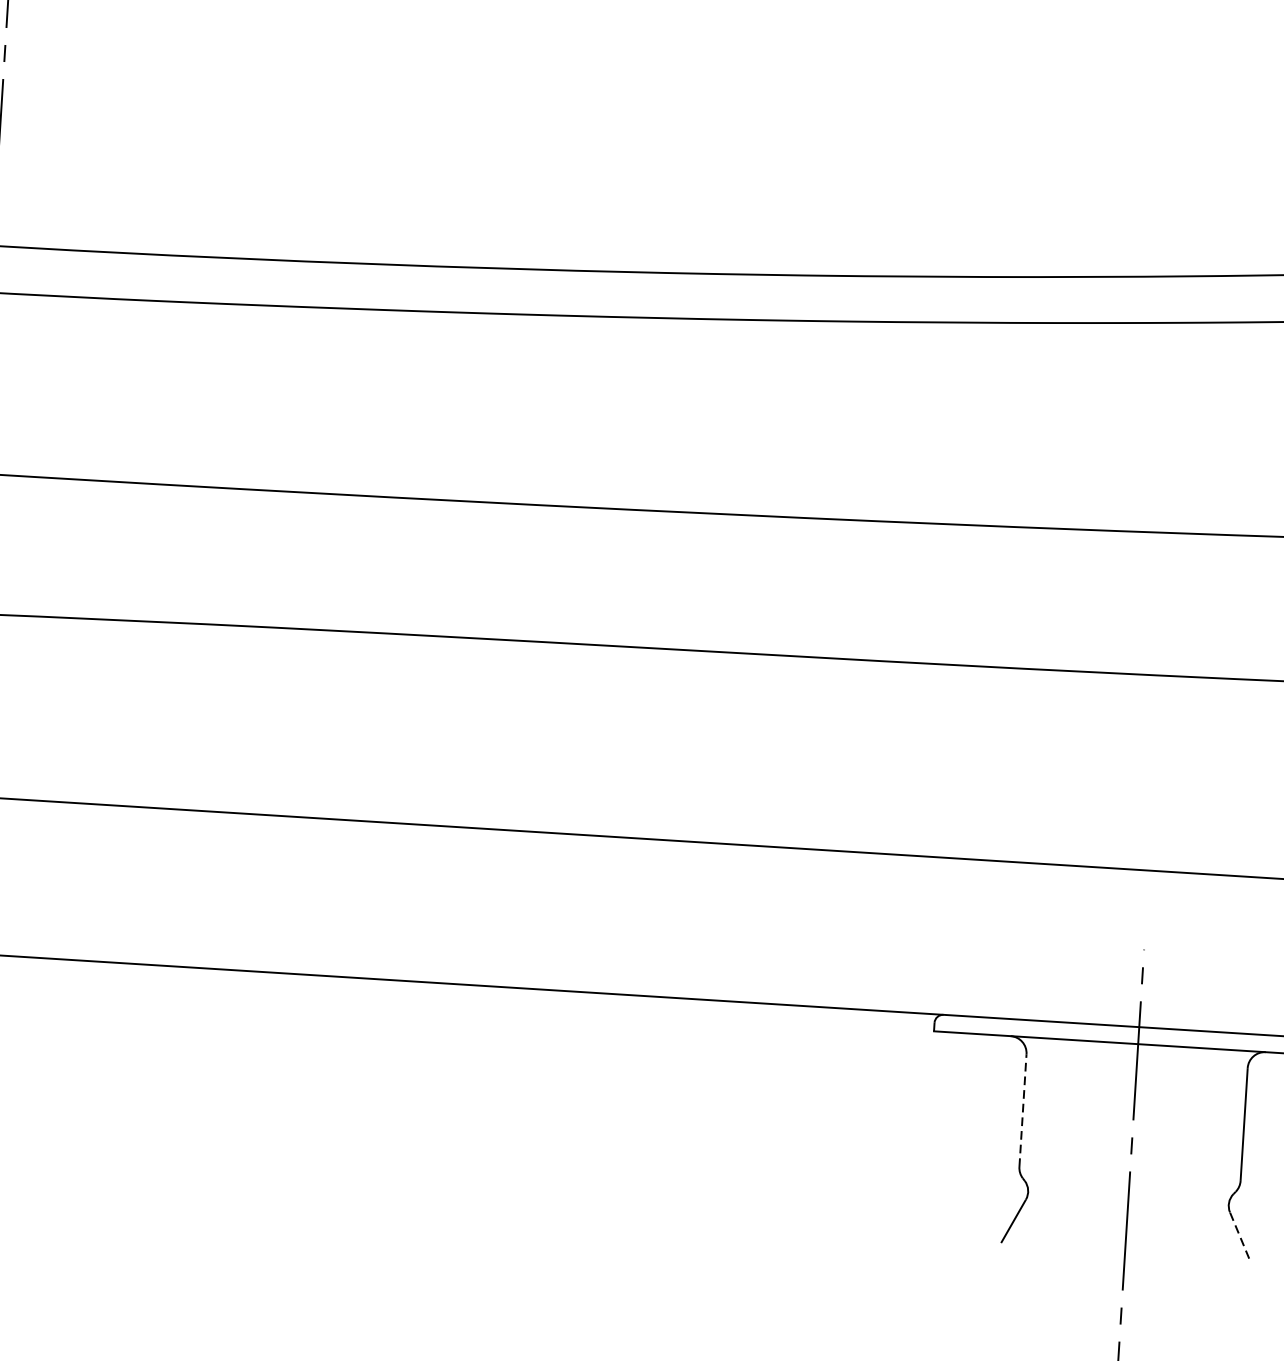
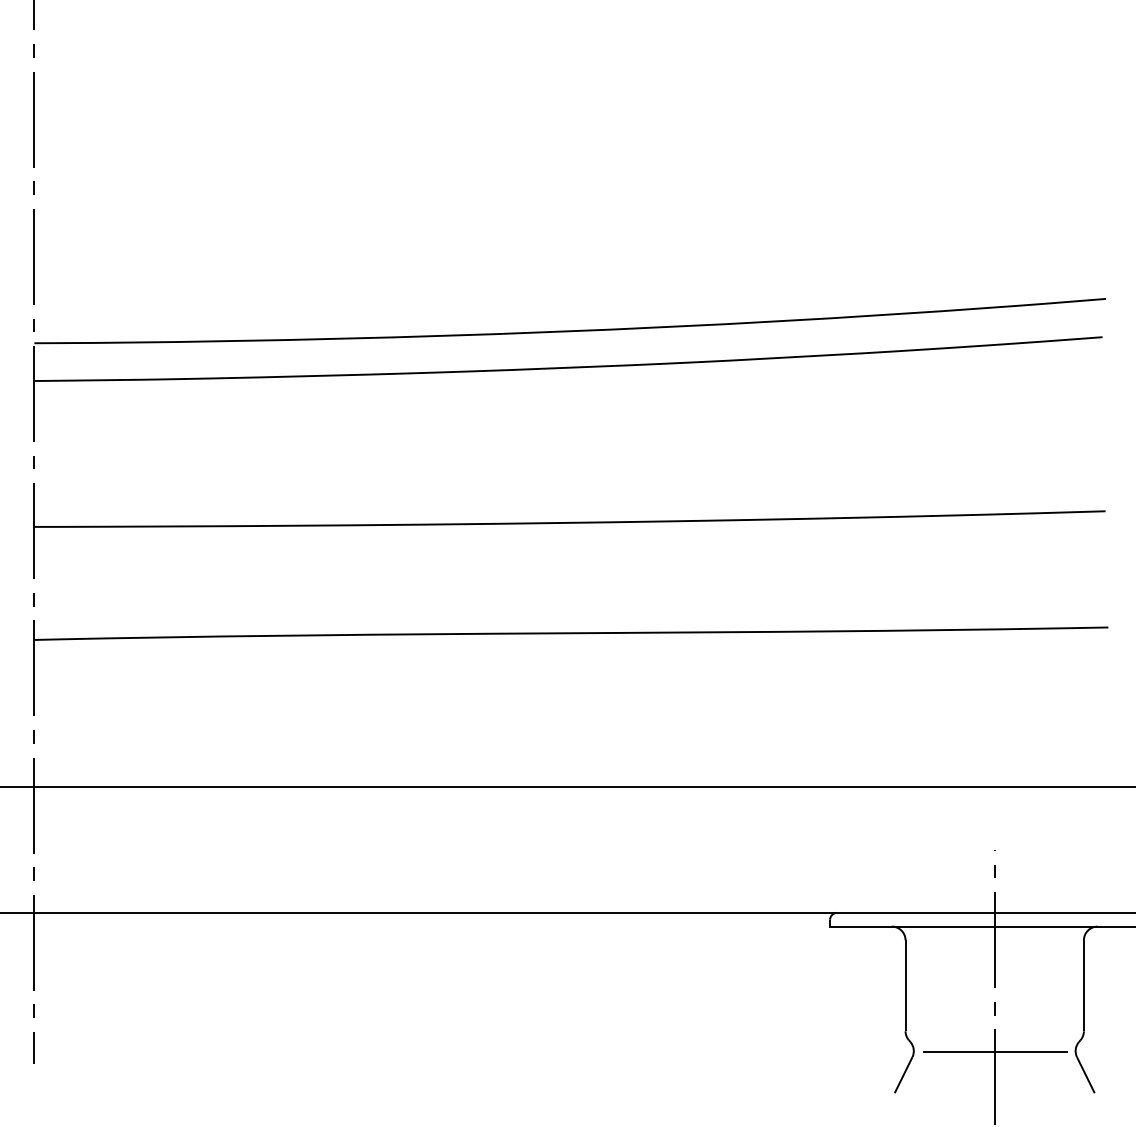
line: (1022, 1110) -> (905, 985), dashed -> solid
line: (1129, 1200) -> (995, 1052), added
line: (1239, 1234) -> (1085, 1074), dashed -> solid

